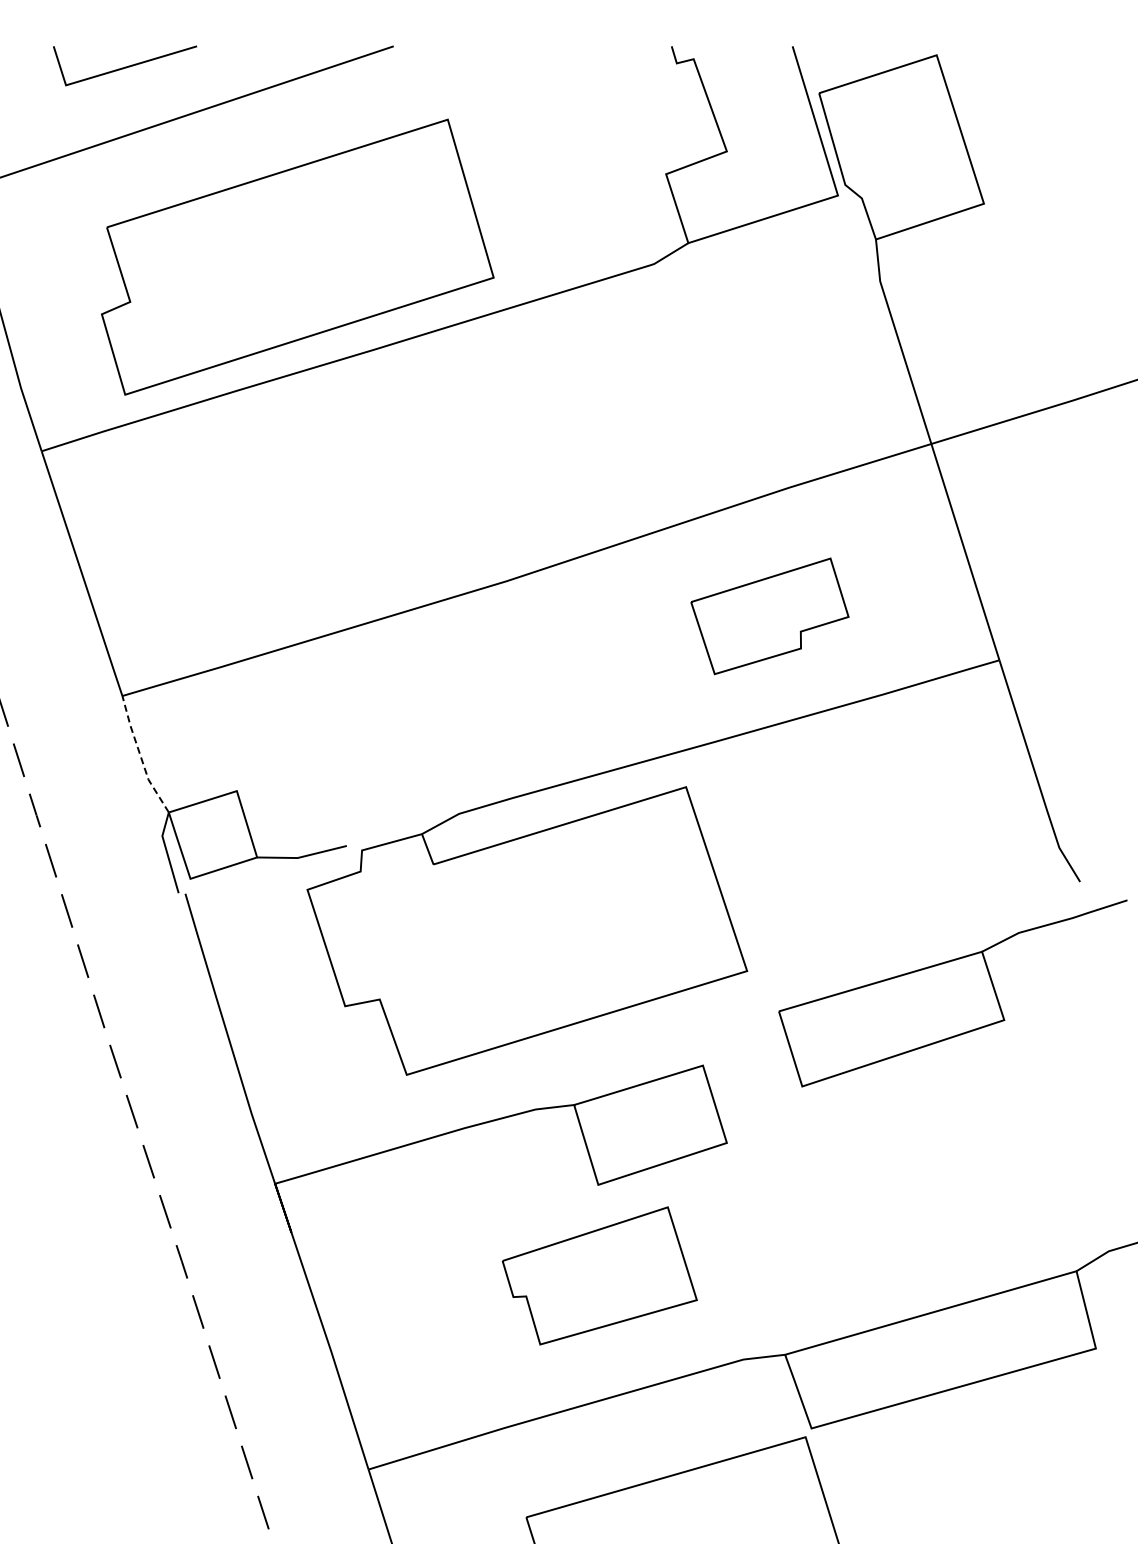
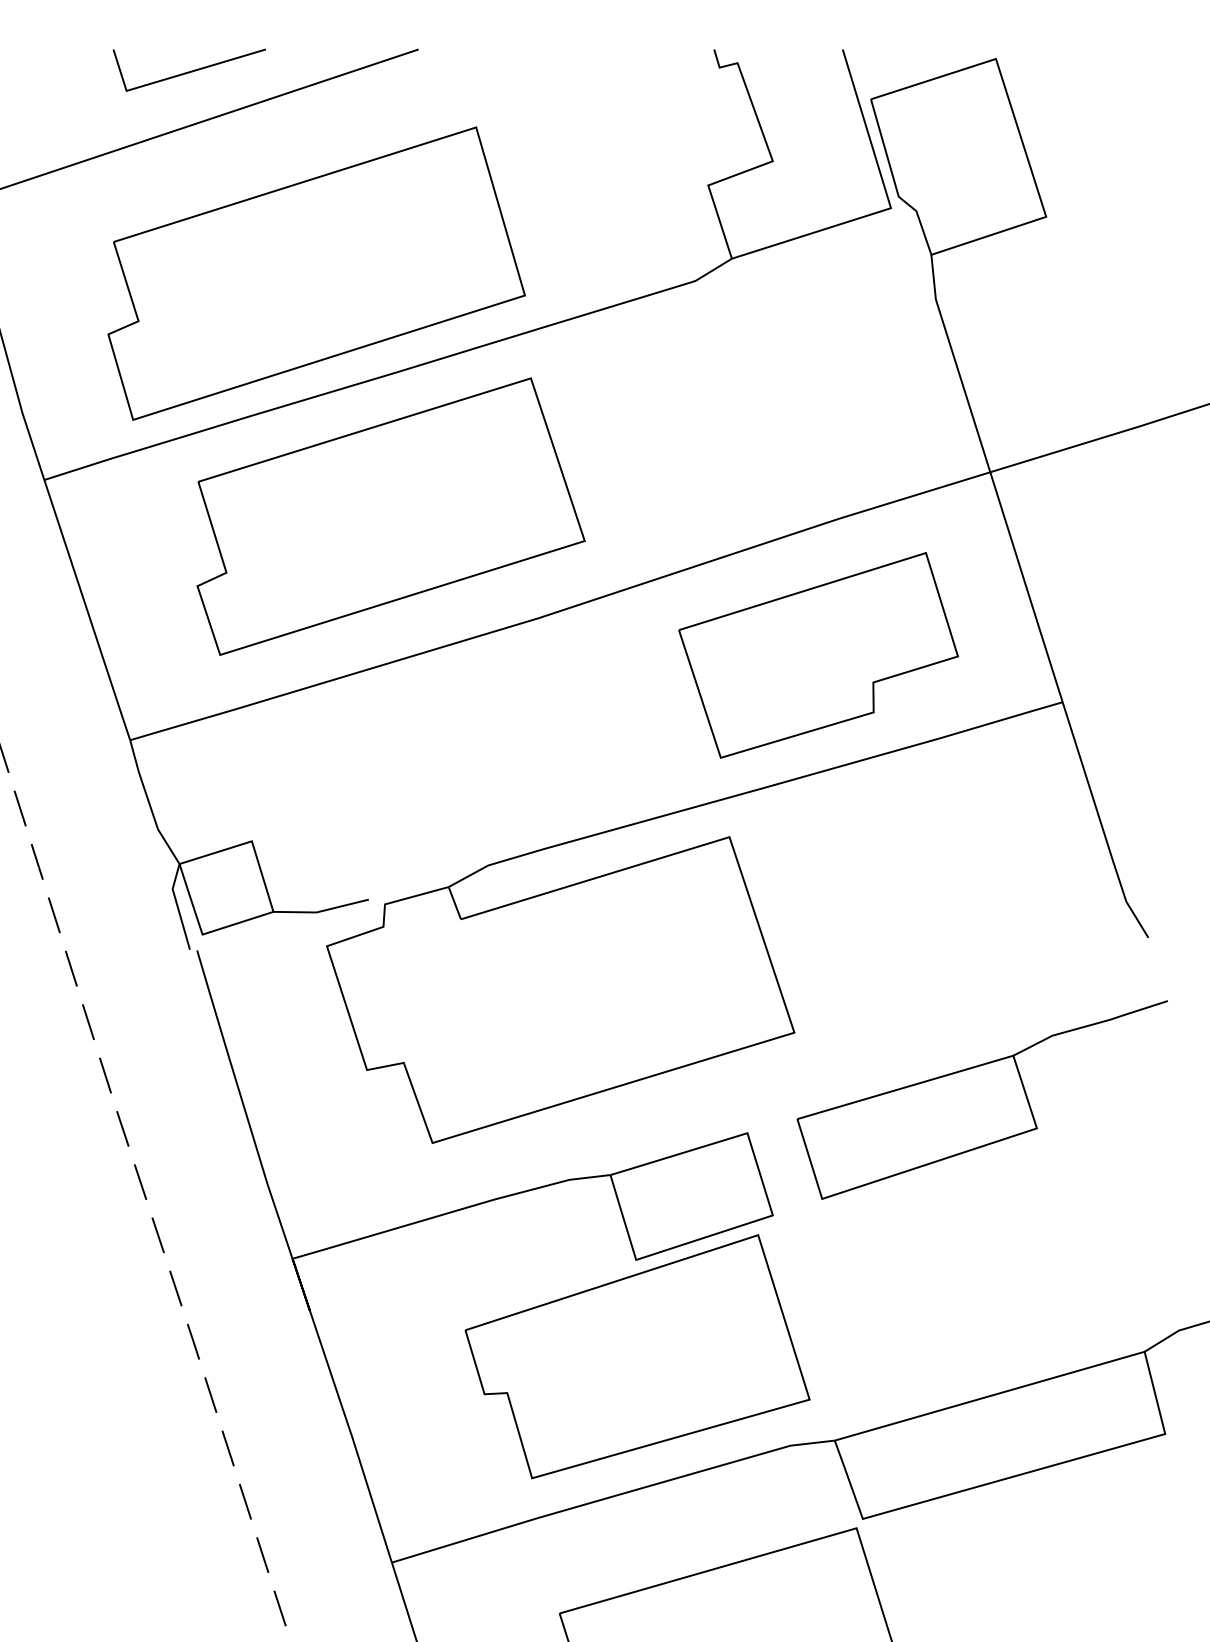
line: (125, 66) -> (189, 70), moved
part: (367, 485) -> (390, 516), added
part: (769, 616) -> (818, 655), size x1.67
line: (140, 756) -> (149, 804), dashed -> solid
part: (952, 993) -> (981, 1100), moved
part: (599, 1275) -> (637, 1356), size x1.67

